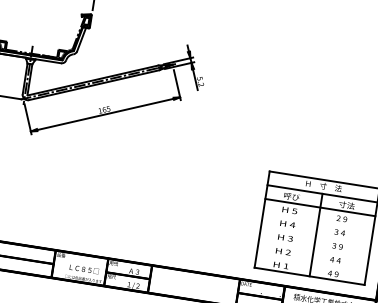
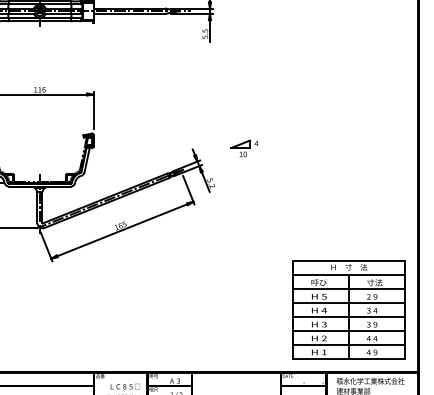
part: (238, 52) -> (244, 148), added
line: (317, 220) -> (348, 302), added
line: (315, 234) -> (348, 316), added
line: (313, 248) -> (348, 330), added
line: (311, 262) -> (348, 344), added

